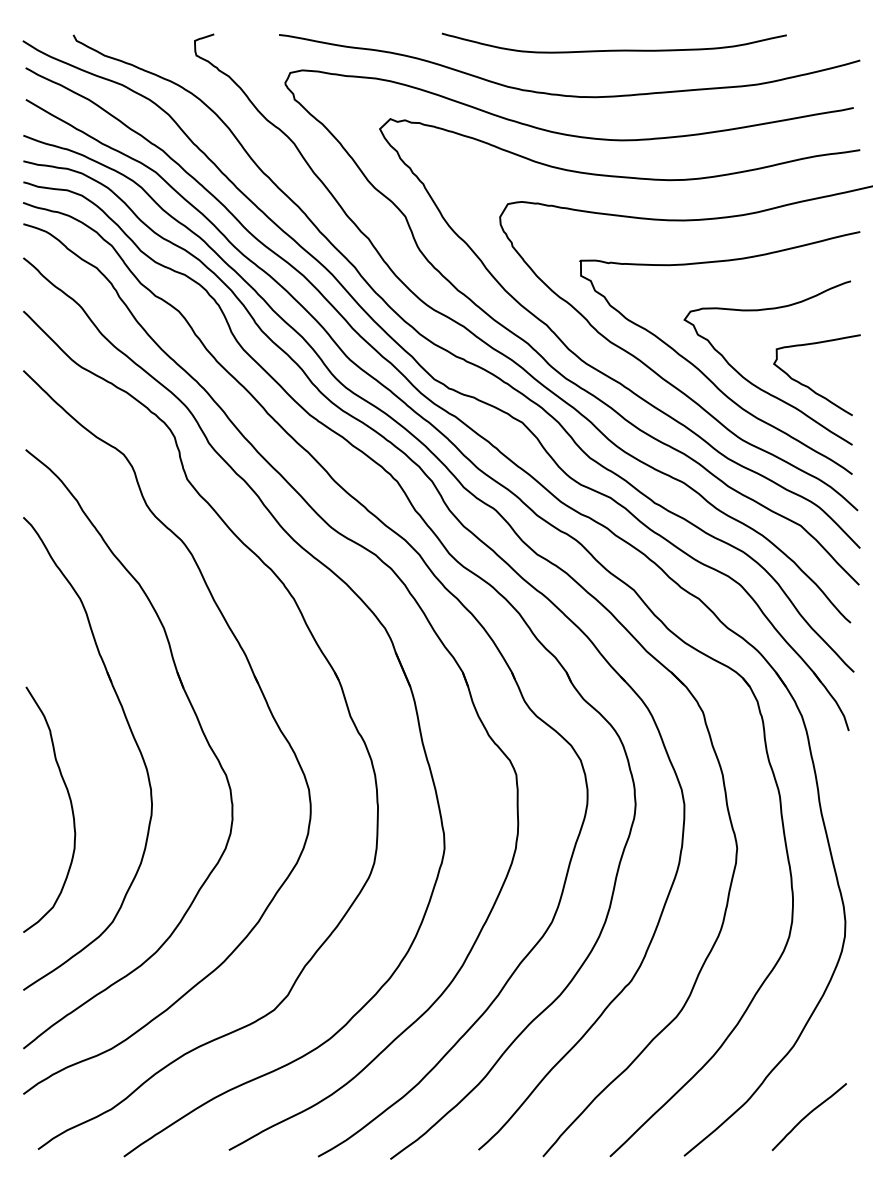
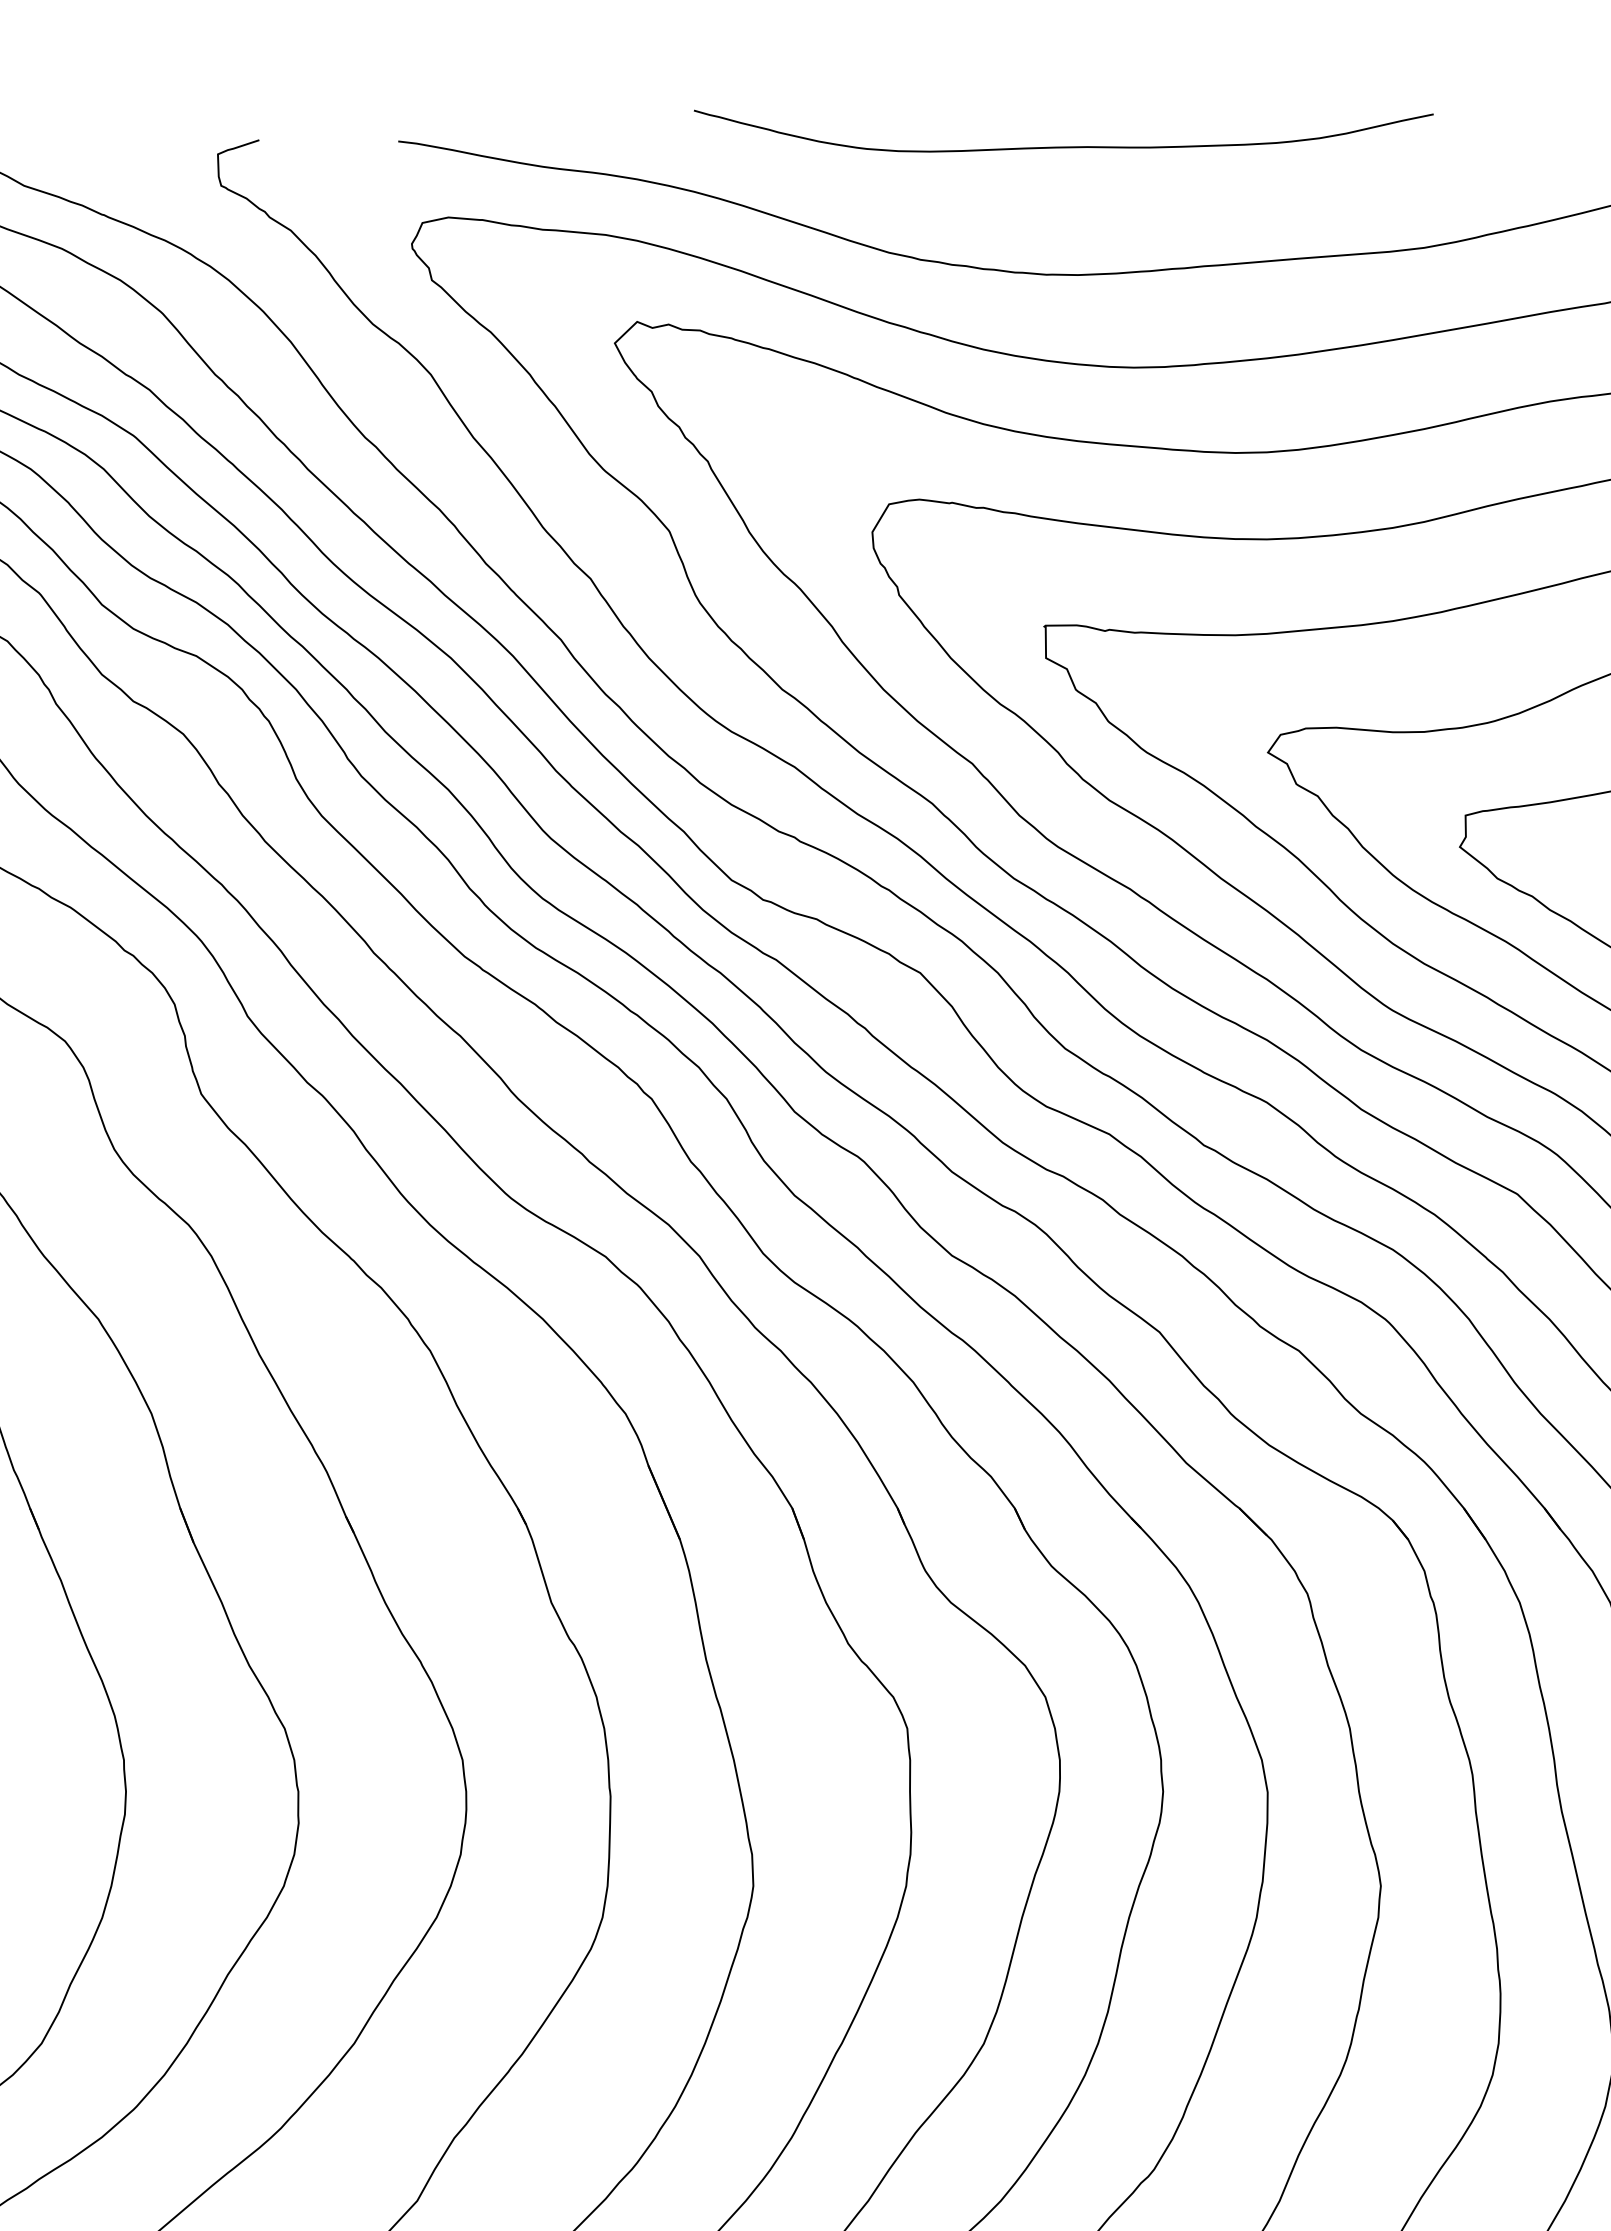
curve: (613, 49) -> (1061, 144), moved

